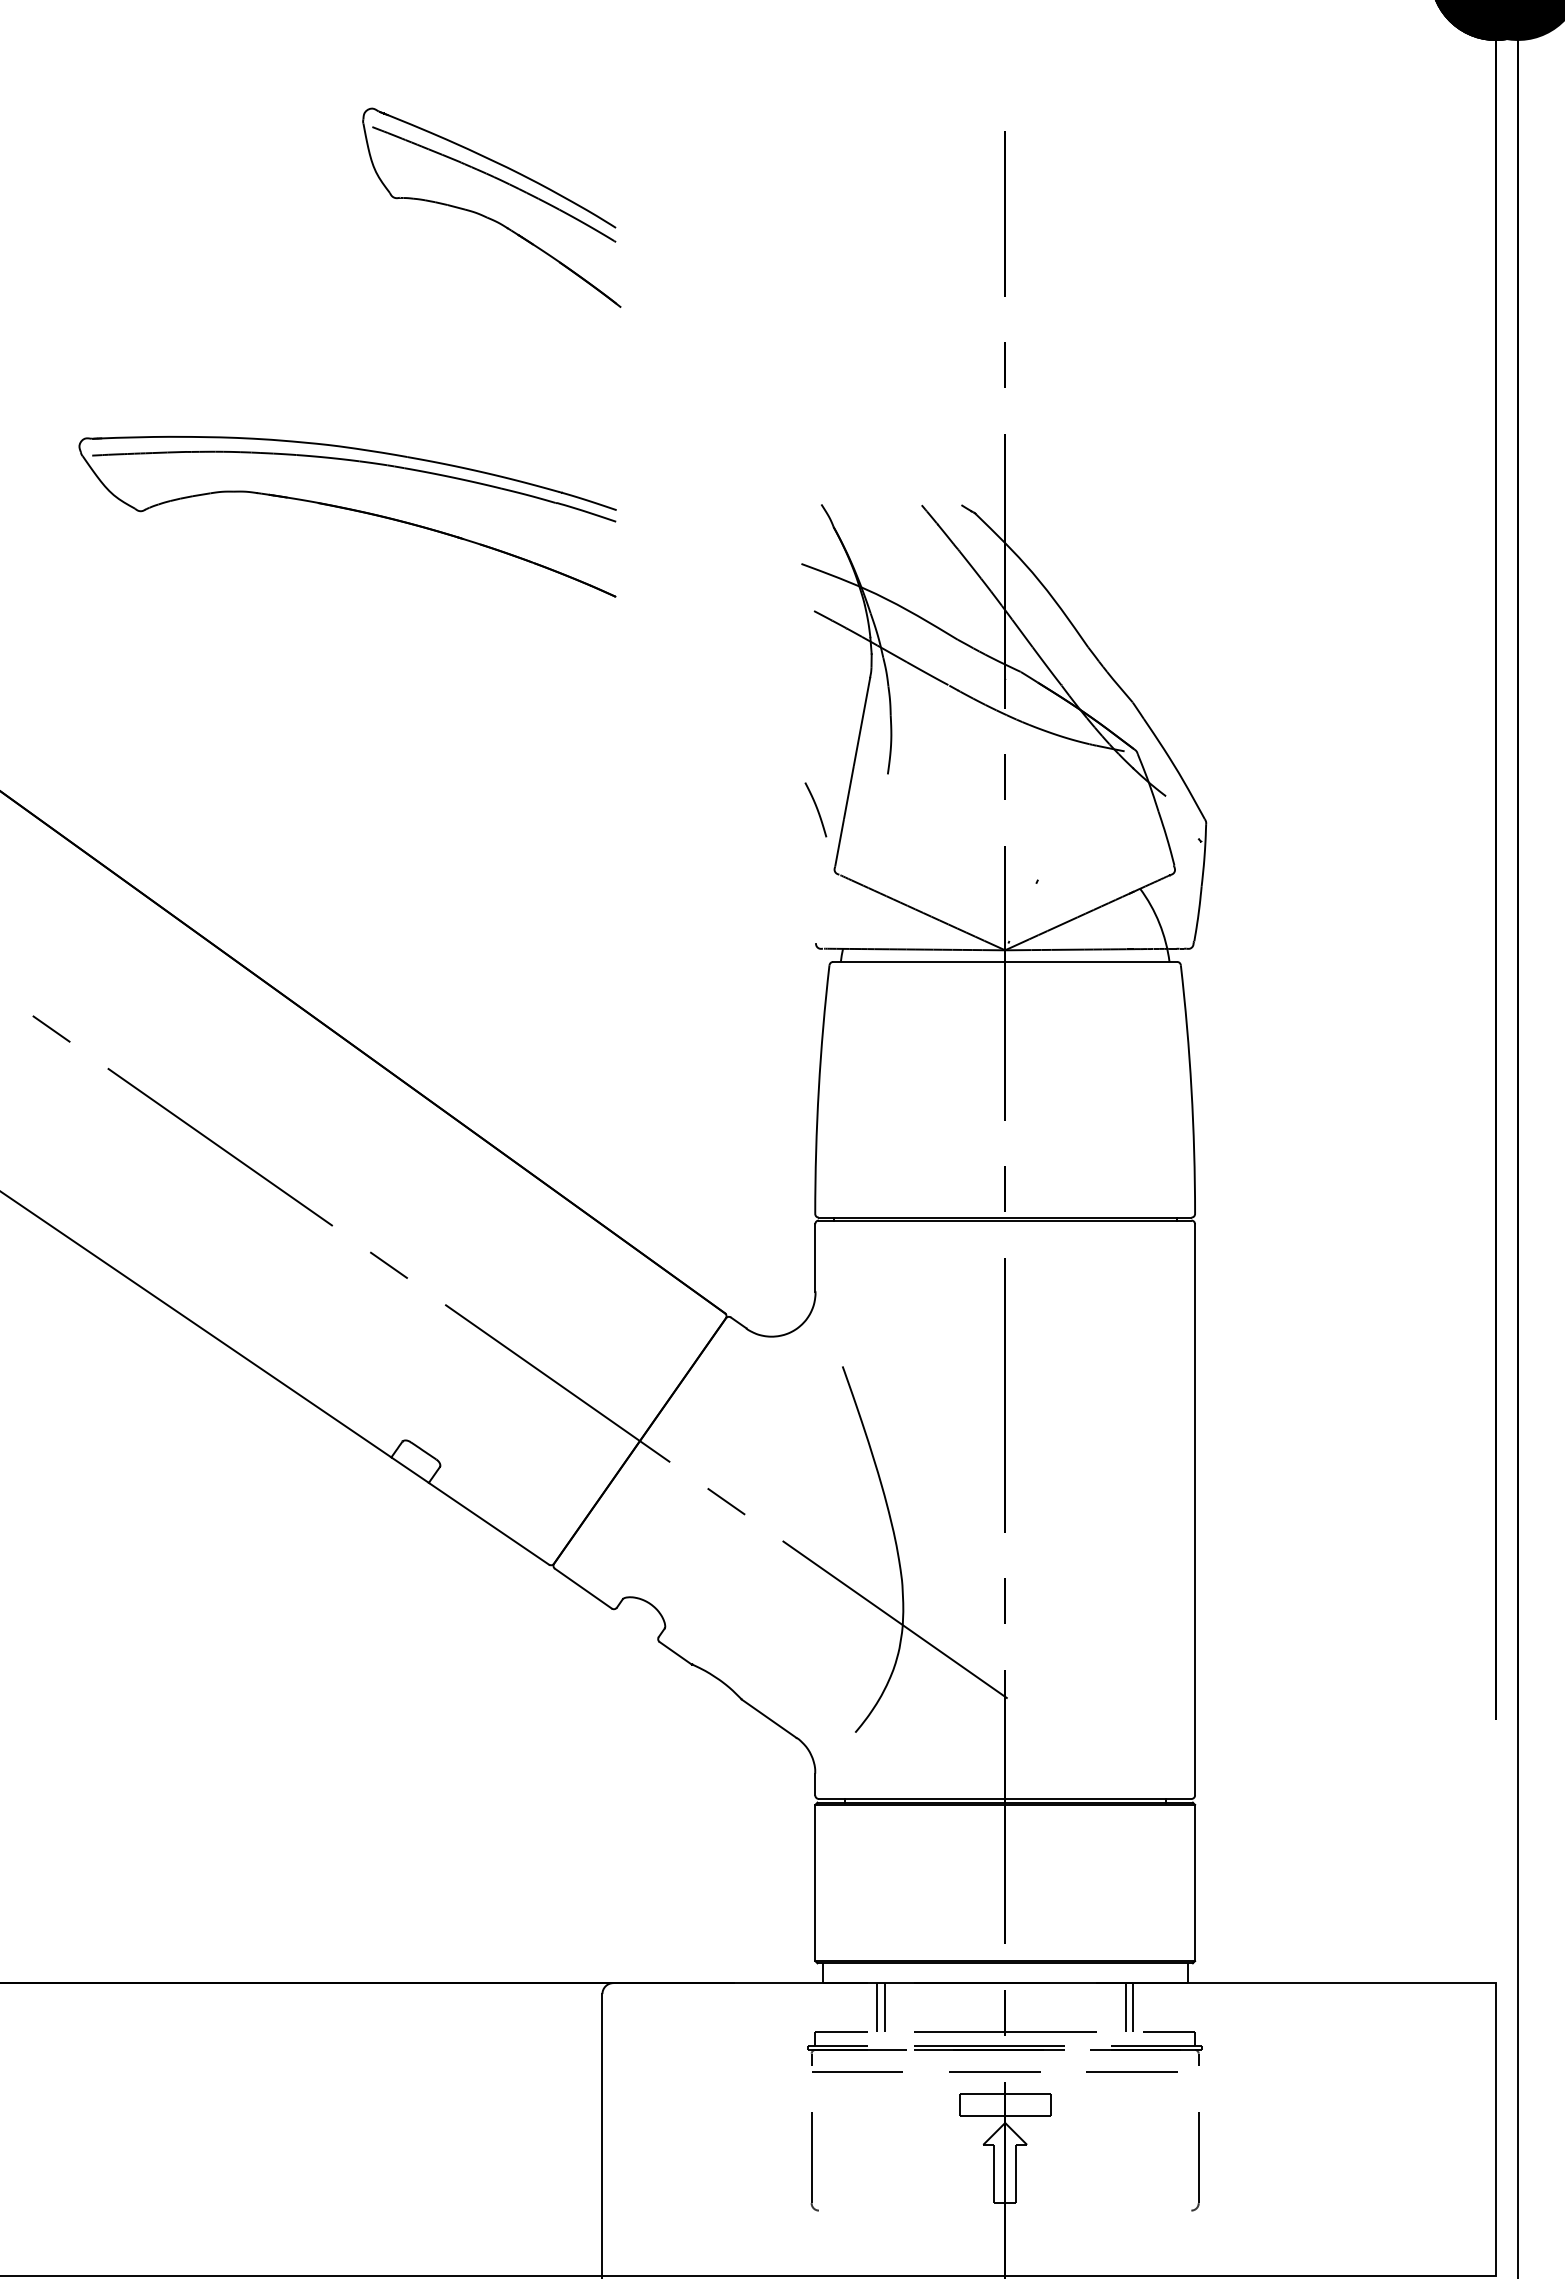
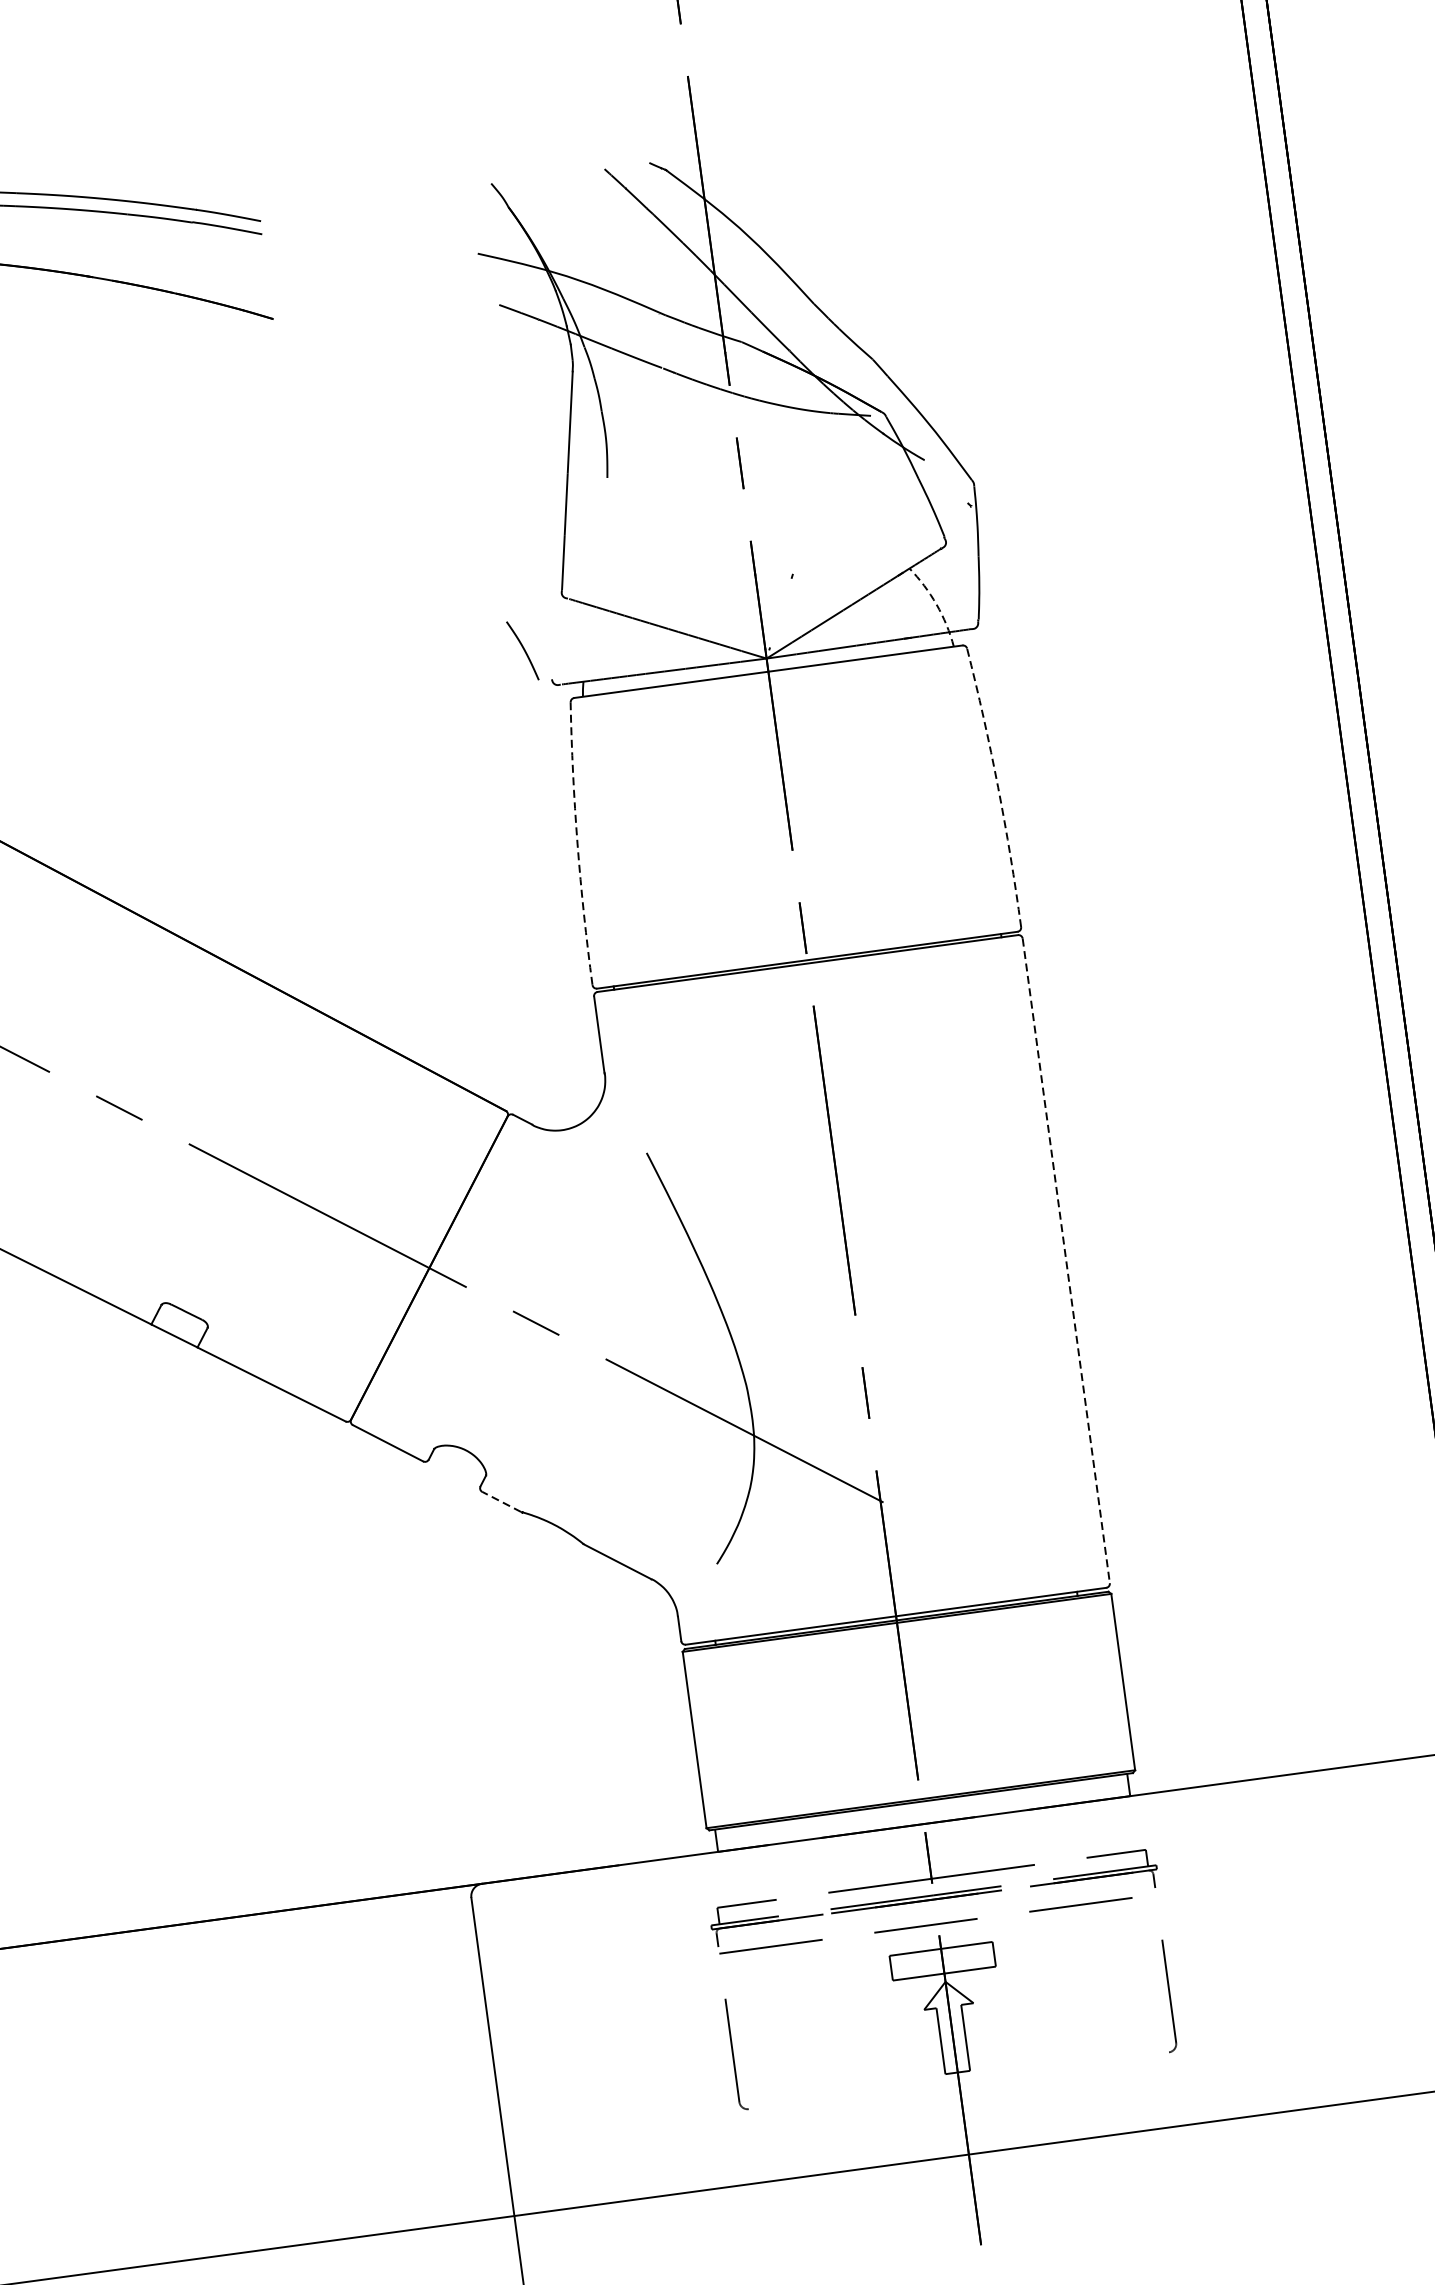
curve: (816, 809) -> (523, 650), moved
arc: (1159, 923) -> (936, 604), solid -> dashed
arc: (818, 1089) -> (577, 844), solid -> dashed
arc: (1191, 1089) -> (998, 787), solid -> dashed
line: (1195, 1509) -> (1066, 1260), solid -> dashed
line: (675, 1652) -> (501, 1501), solid -> dashed
line: (877, 2007) -> (783, 1871), removed
line: (884, 2007) -> (791, 1869), removed
line: (1125, 2007) -> (1063, 1833), removed
line: (1132, 2007) -> (1071, 1832), removed

